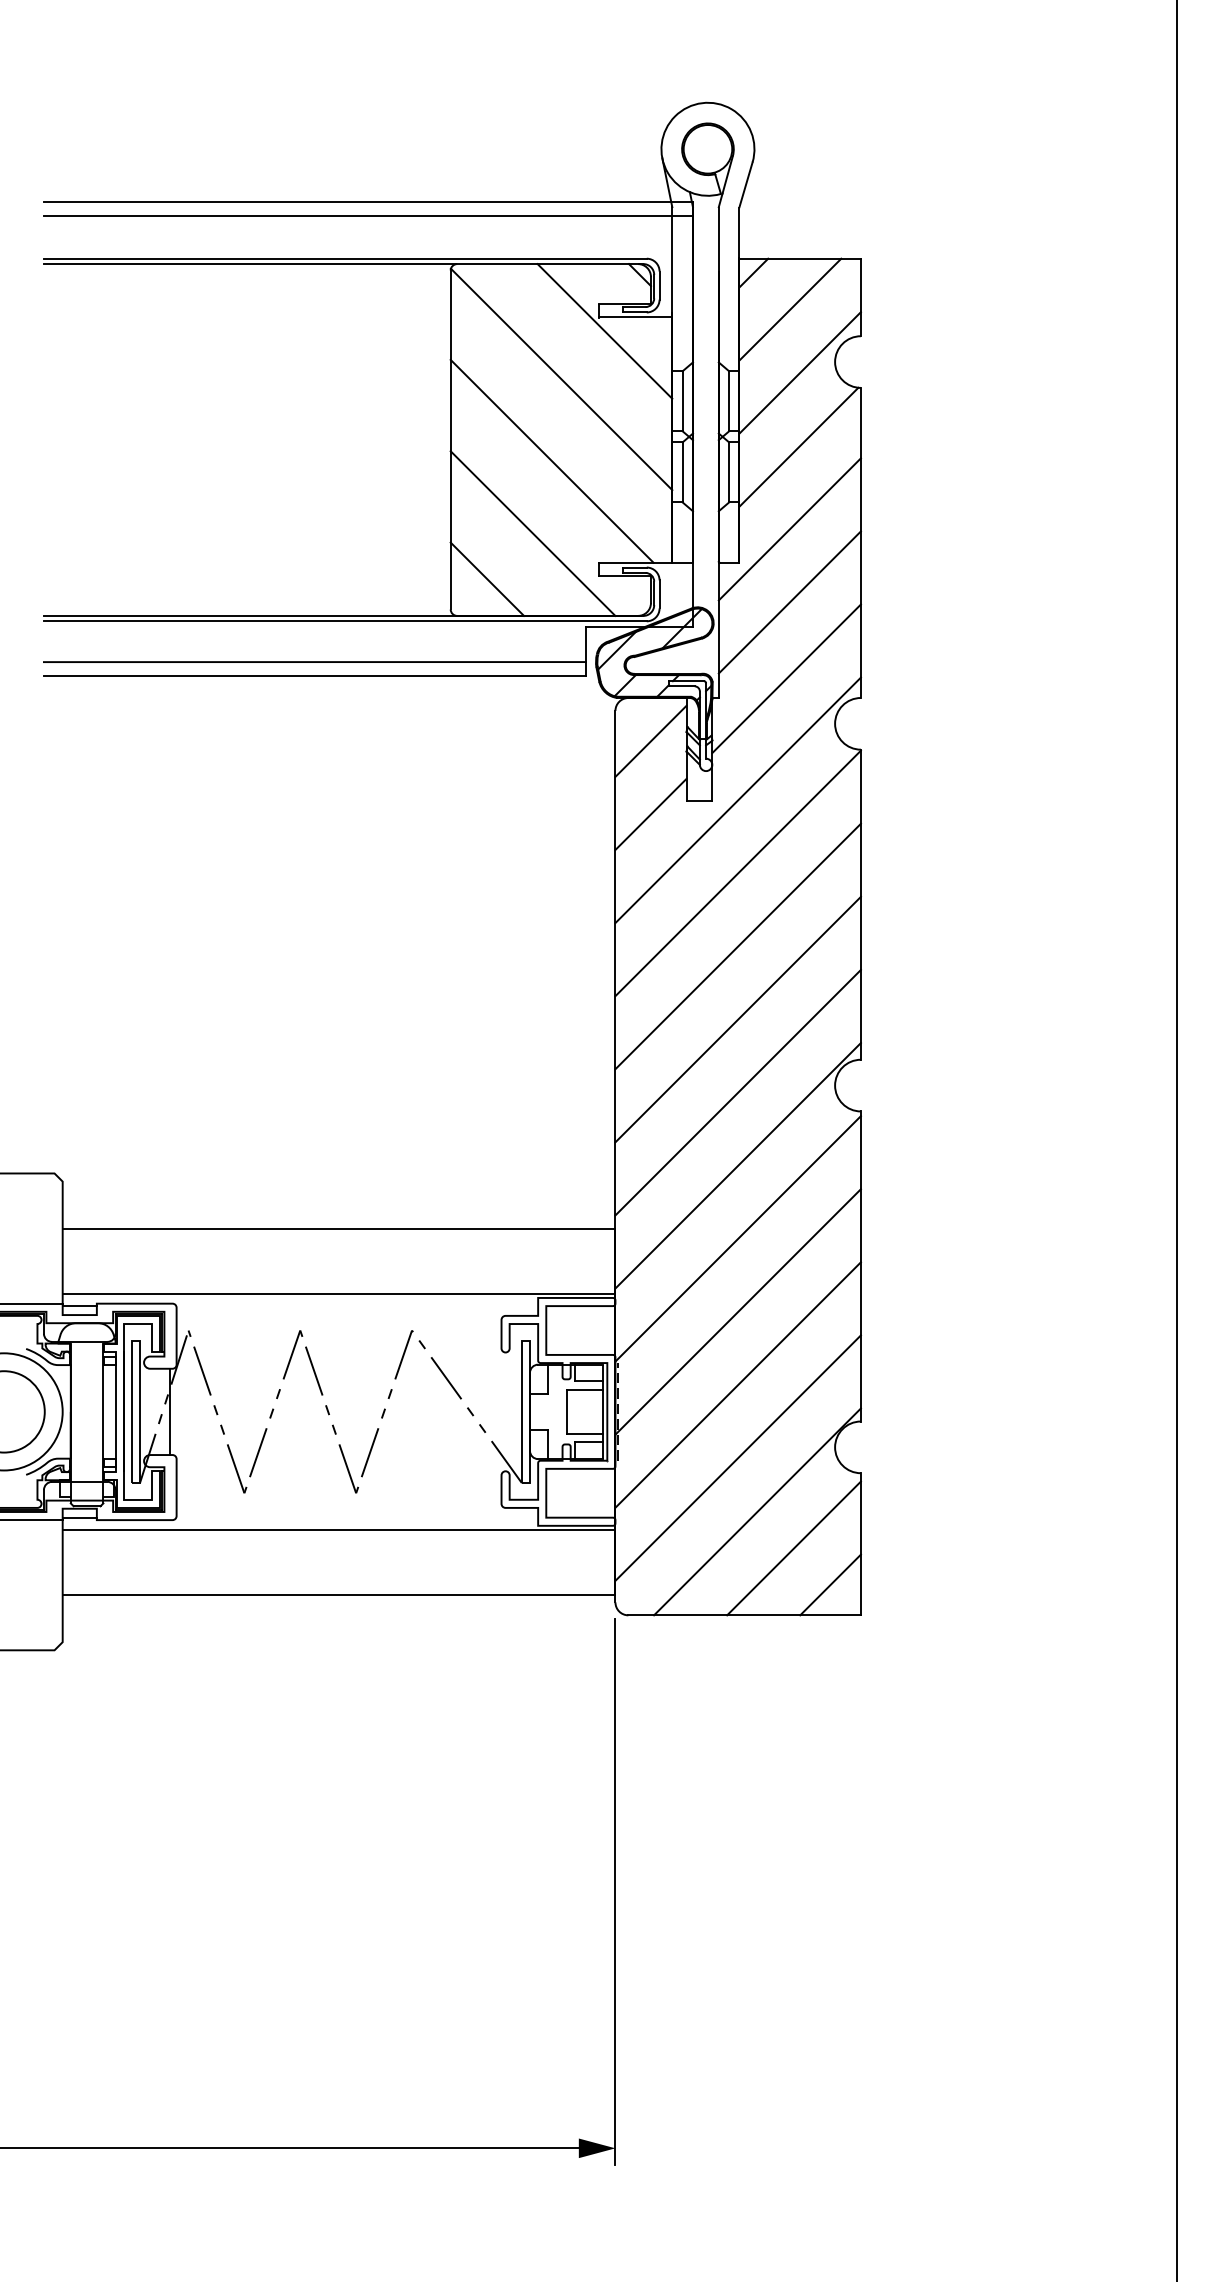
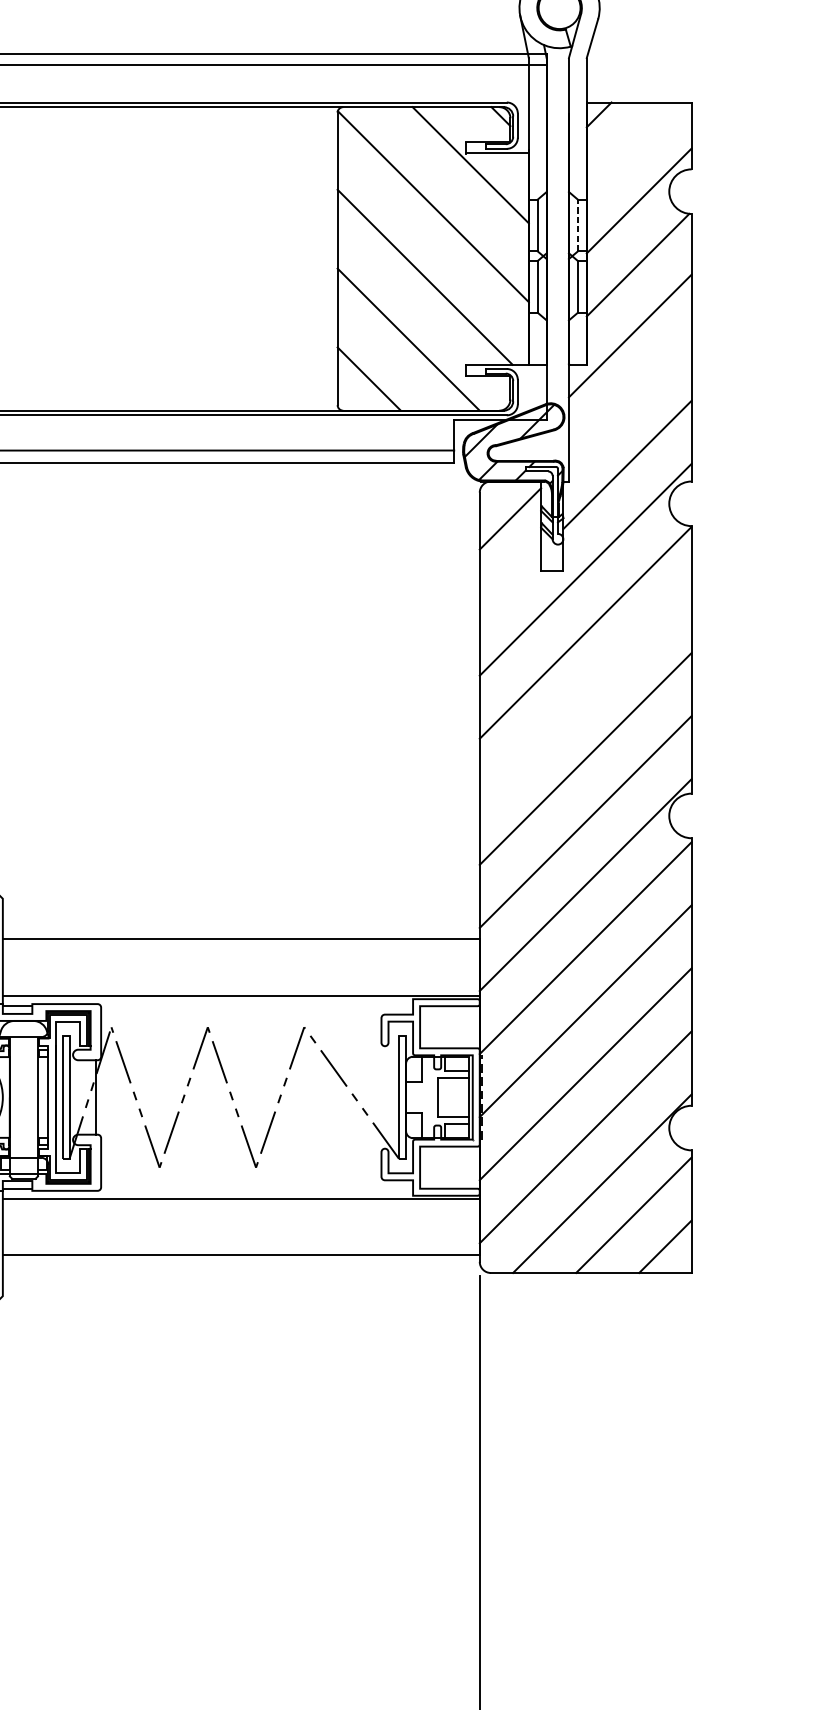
line: (790, 309) -> (630, 146), removed
line: (729, 400) -> (578, 224), solid -> dashed
line: (789, 602) -> (629, 399), removed
line: (650, 813) -> (510, 581), removed
line: (737, 946) -> (585, 695), removed

